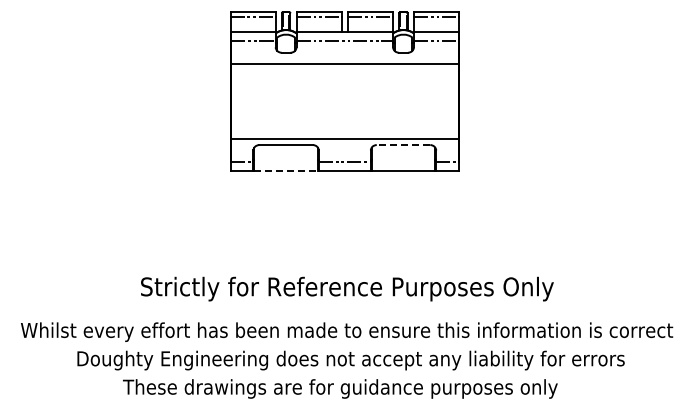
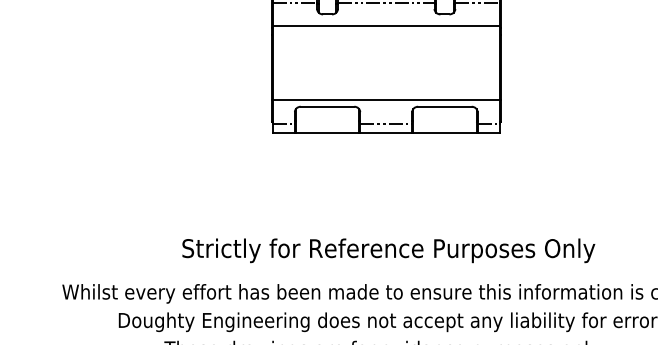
line: (403, 145) -> (444, 107), dashed -> solid
line: (286, 171) -> (327, 133), dashed -> solid

